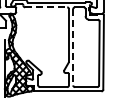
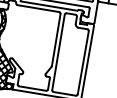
line: (46, 7) -> (38, 8), dashed -> solid
line: (73, 47) -> (58, 52), dashed -> solid

